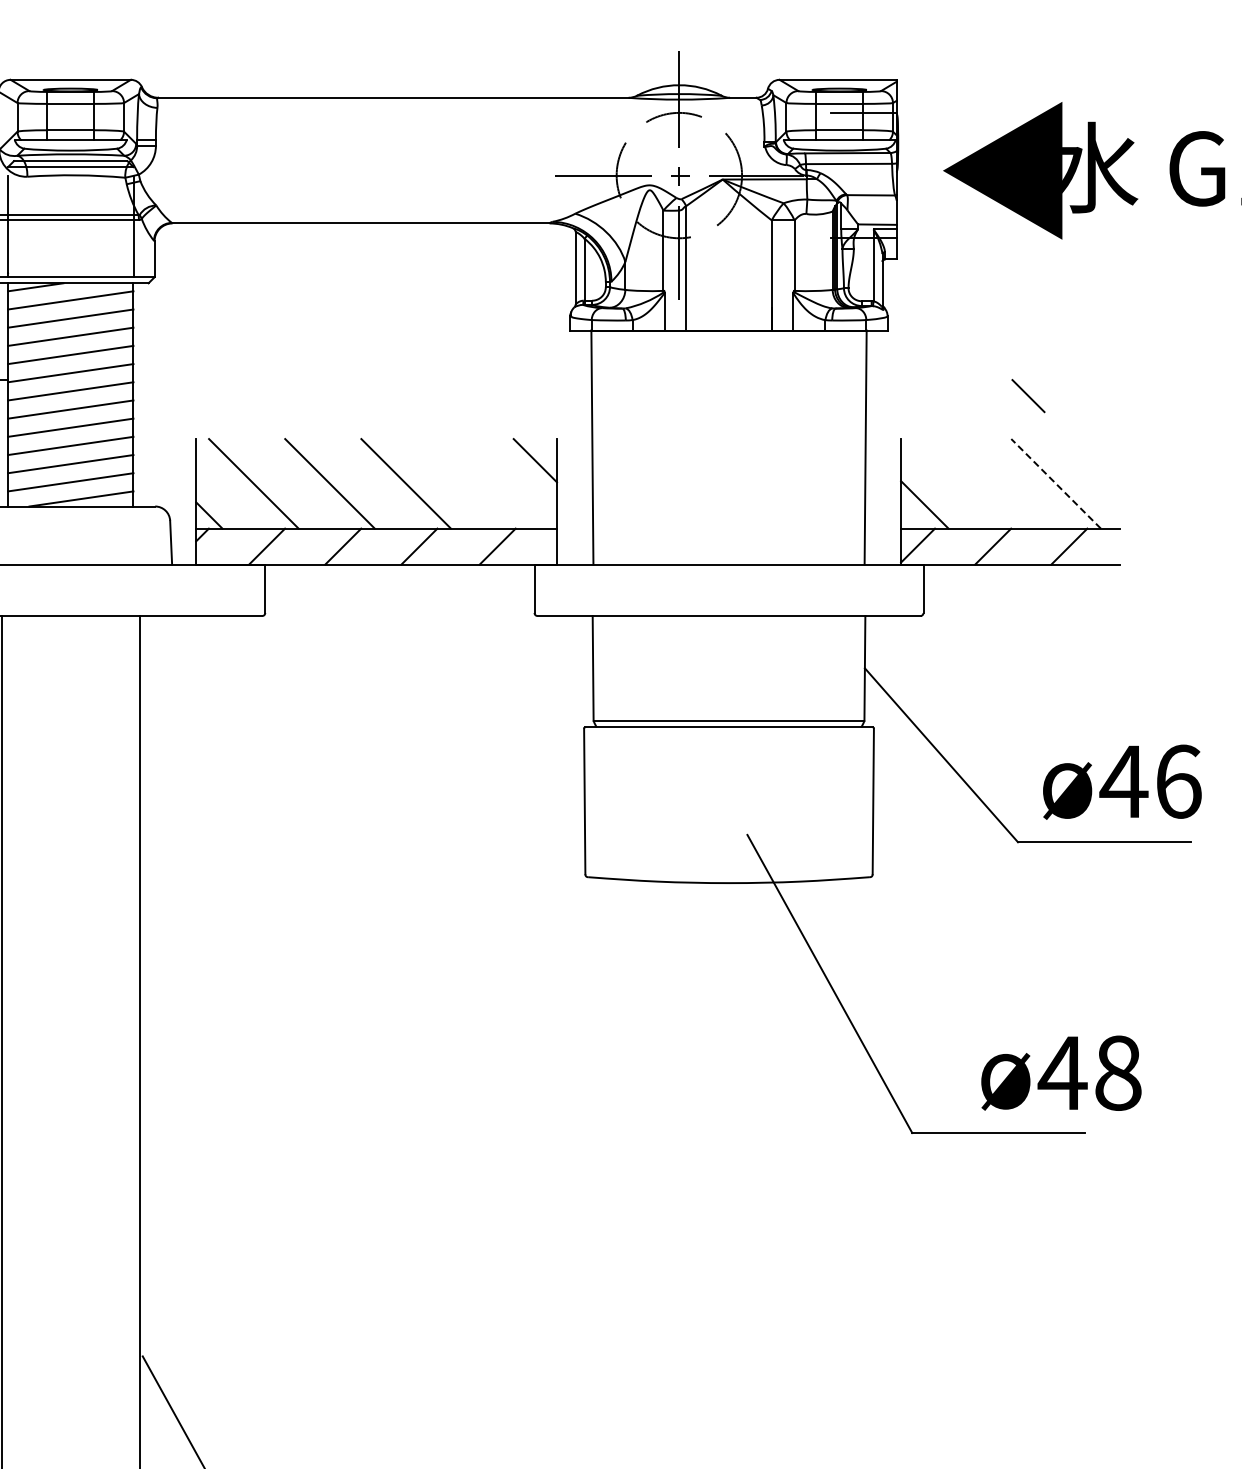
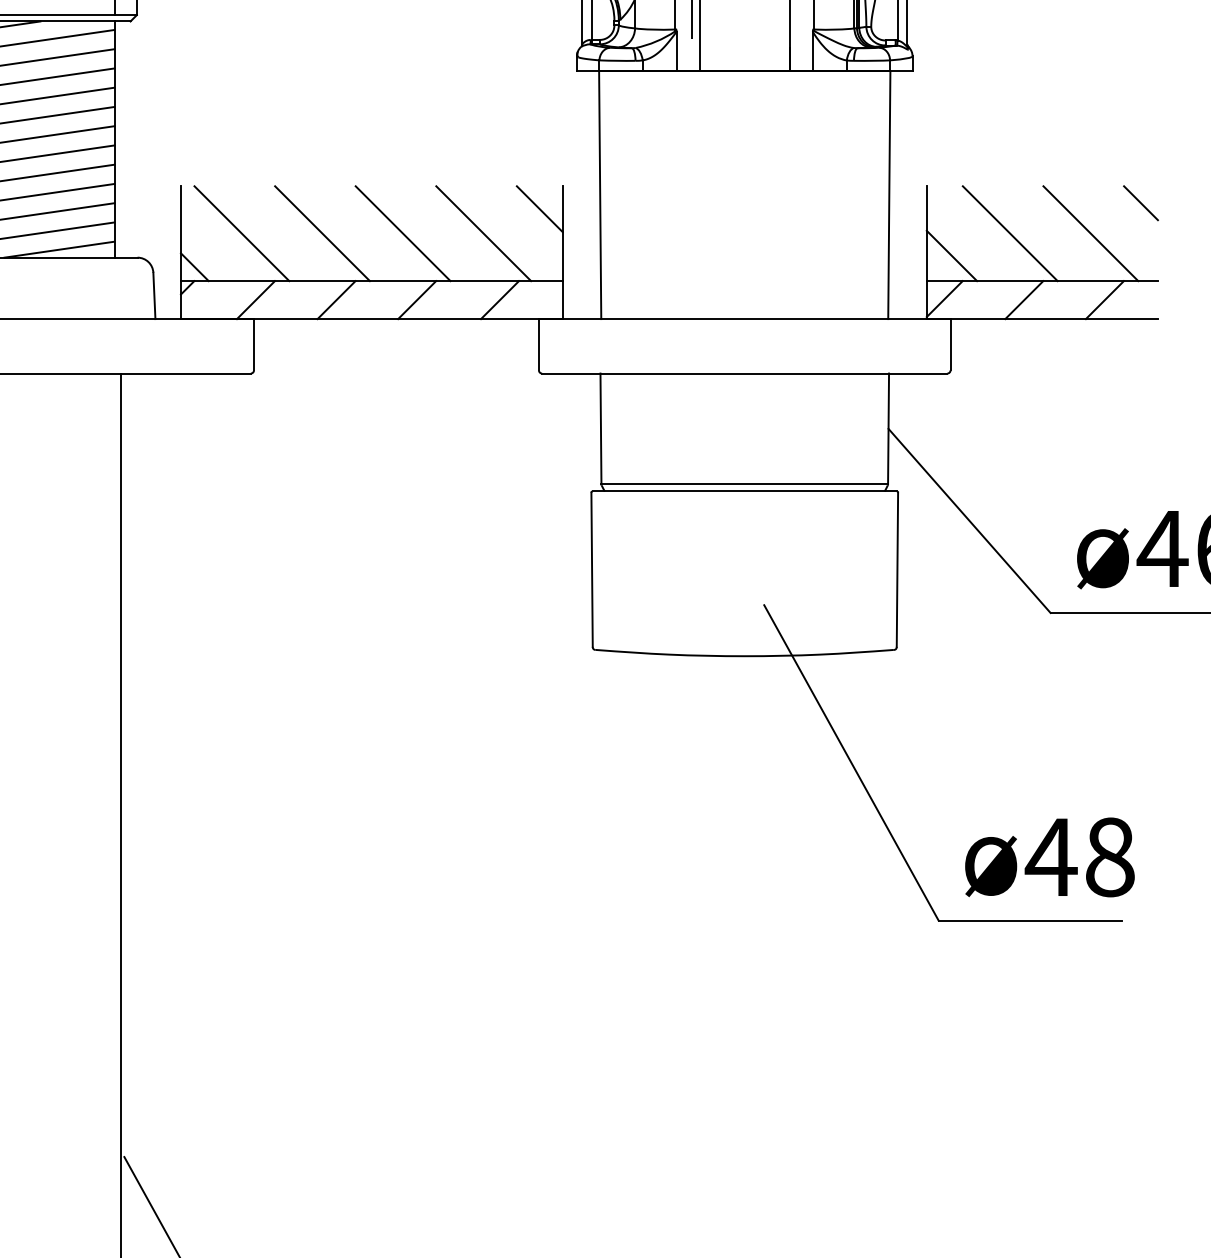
line: (1028, 396) -> (1141, 203), moved
line: (482, 483) -> (483, 233), added
line: (979, 483) -> (1009, 233), added
line: (1055, 483) -> (1090, 233), dashed -> solid
text: (1061, 1072) -> (1050, 856), moved

